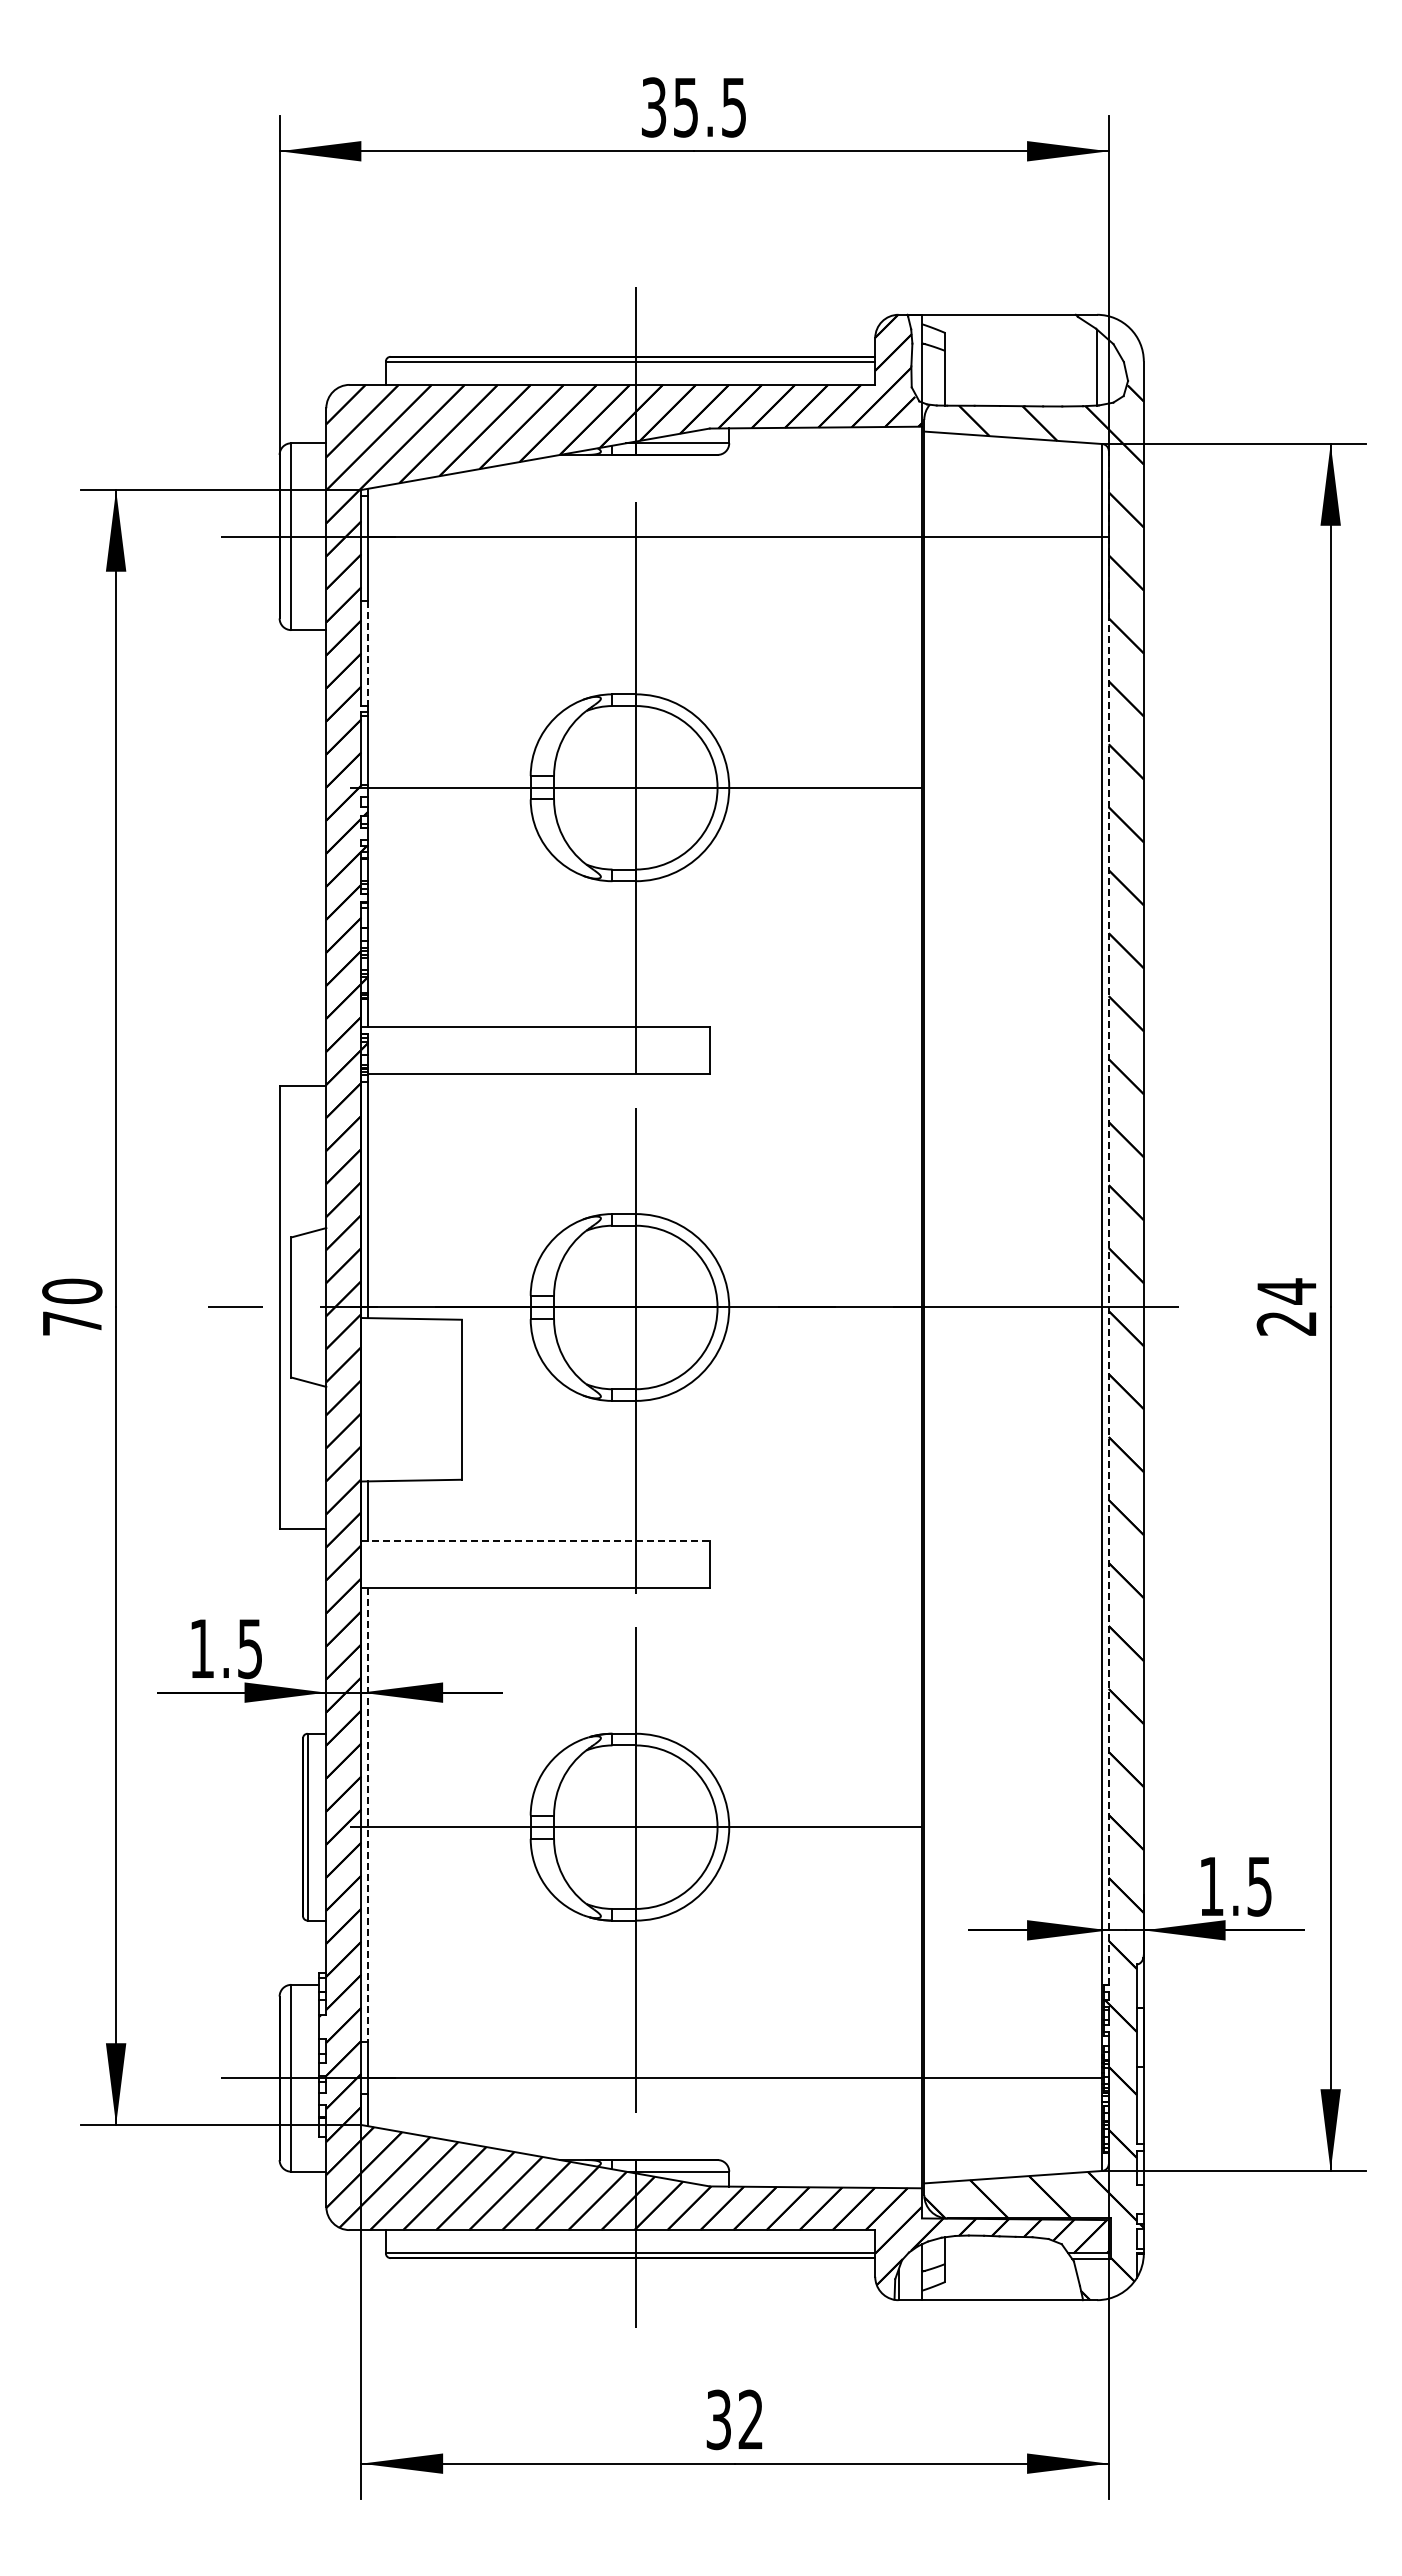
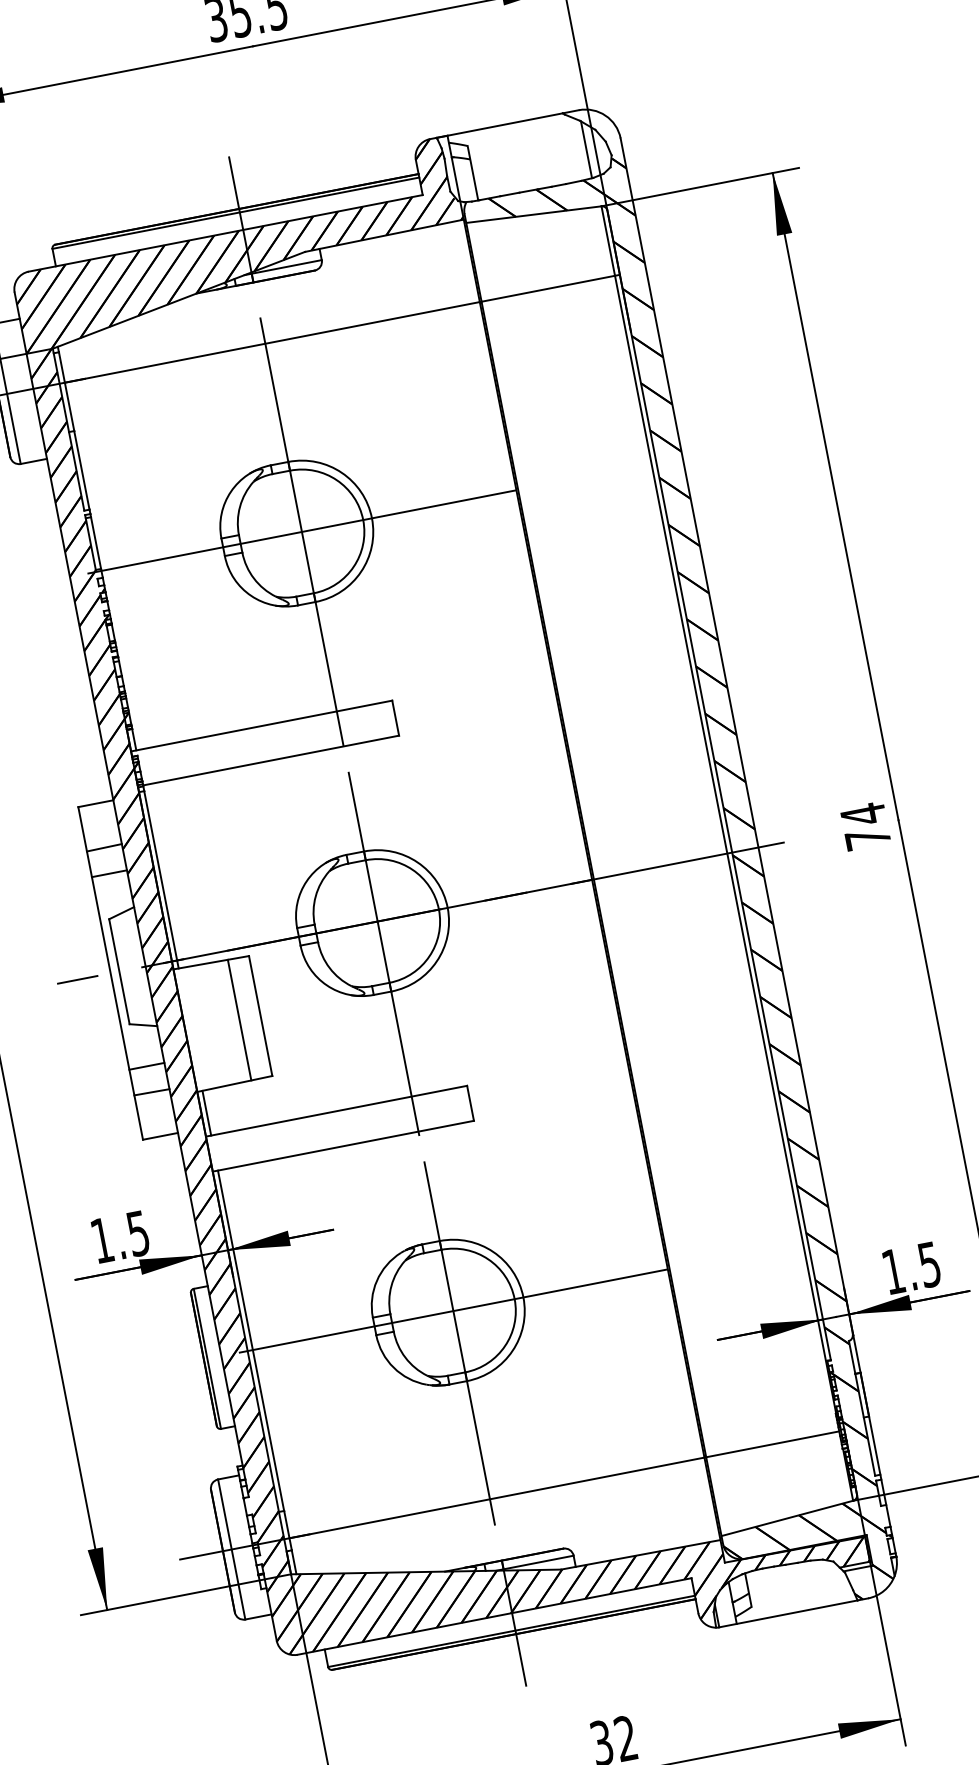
line: (368, 654) -> (82, 471), dashed -> solid
line: (302, 1143) -> (103, 847), added
line: (302, 1179) -> (109, 874), added
line: (1108, 1217) -> (718, 785), dashed -> solid
text: (1286, 1323) -> (867, 838), 24 -> 74
line: (433, 1399) -> (239, 1019), added
line: (302, 1435) -> (146, 1066), added
line: (302, 1470) -> (151, 1092), added
line: (536, 1541) -> (337, 1111), dashed -> solid
line: (368, 1815) -> (251, 1341), dashed -> solid

